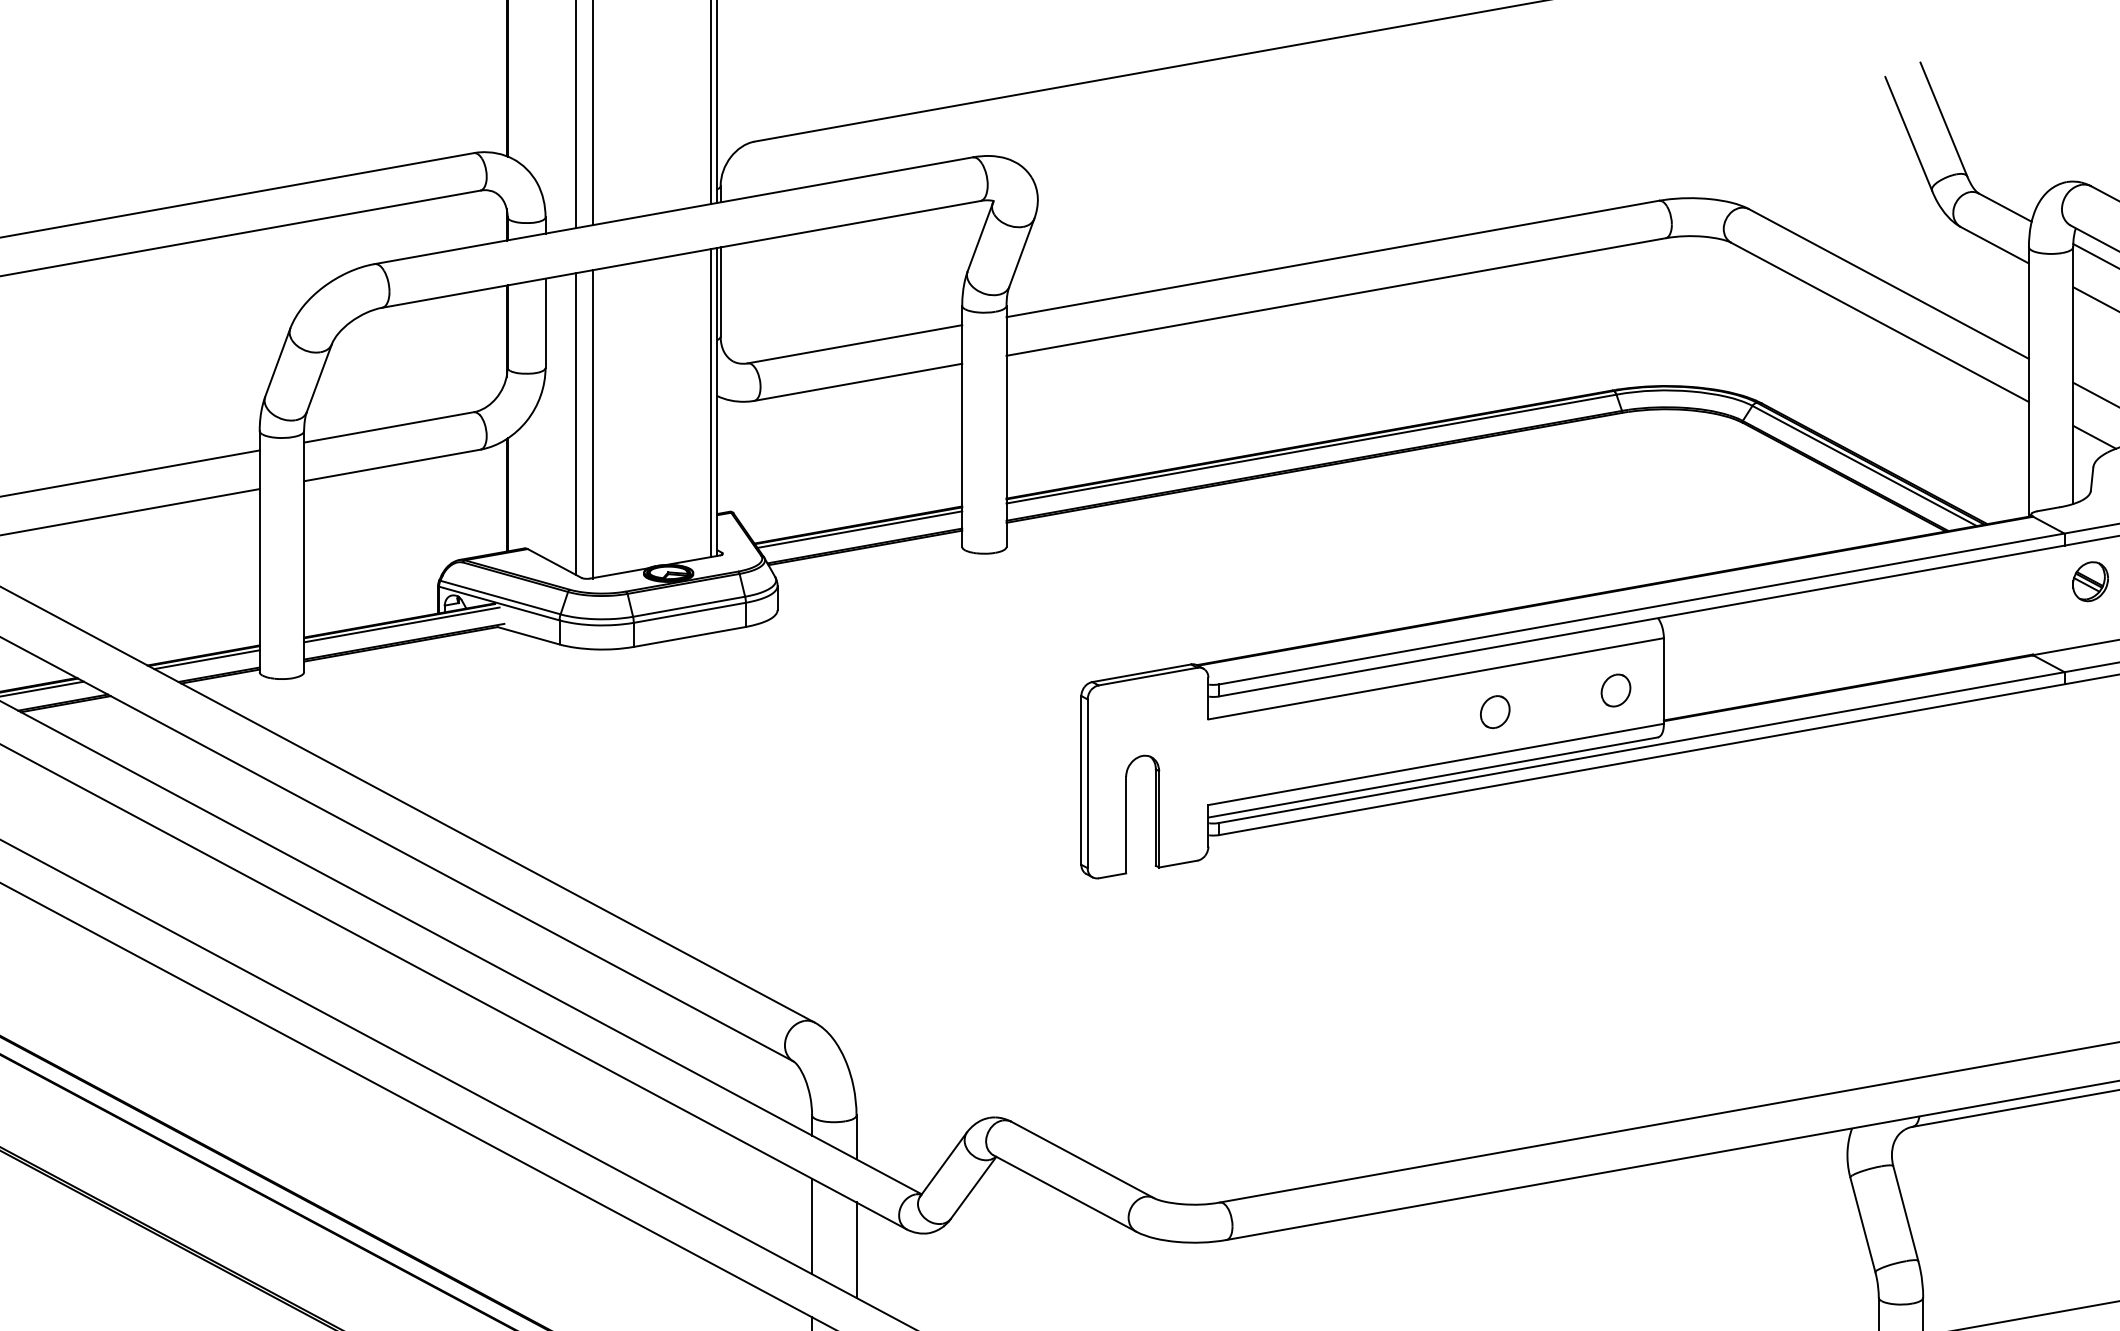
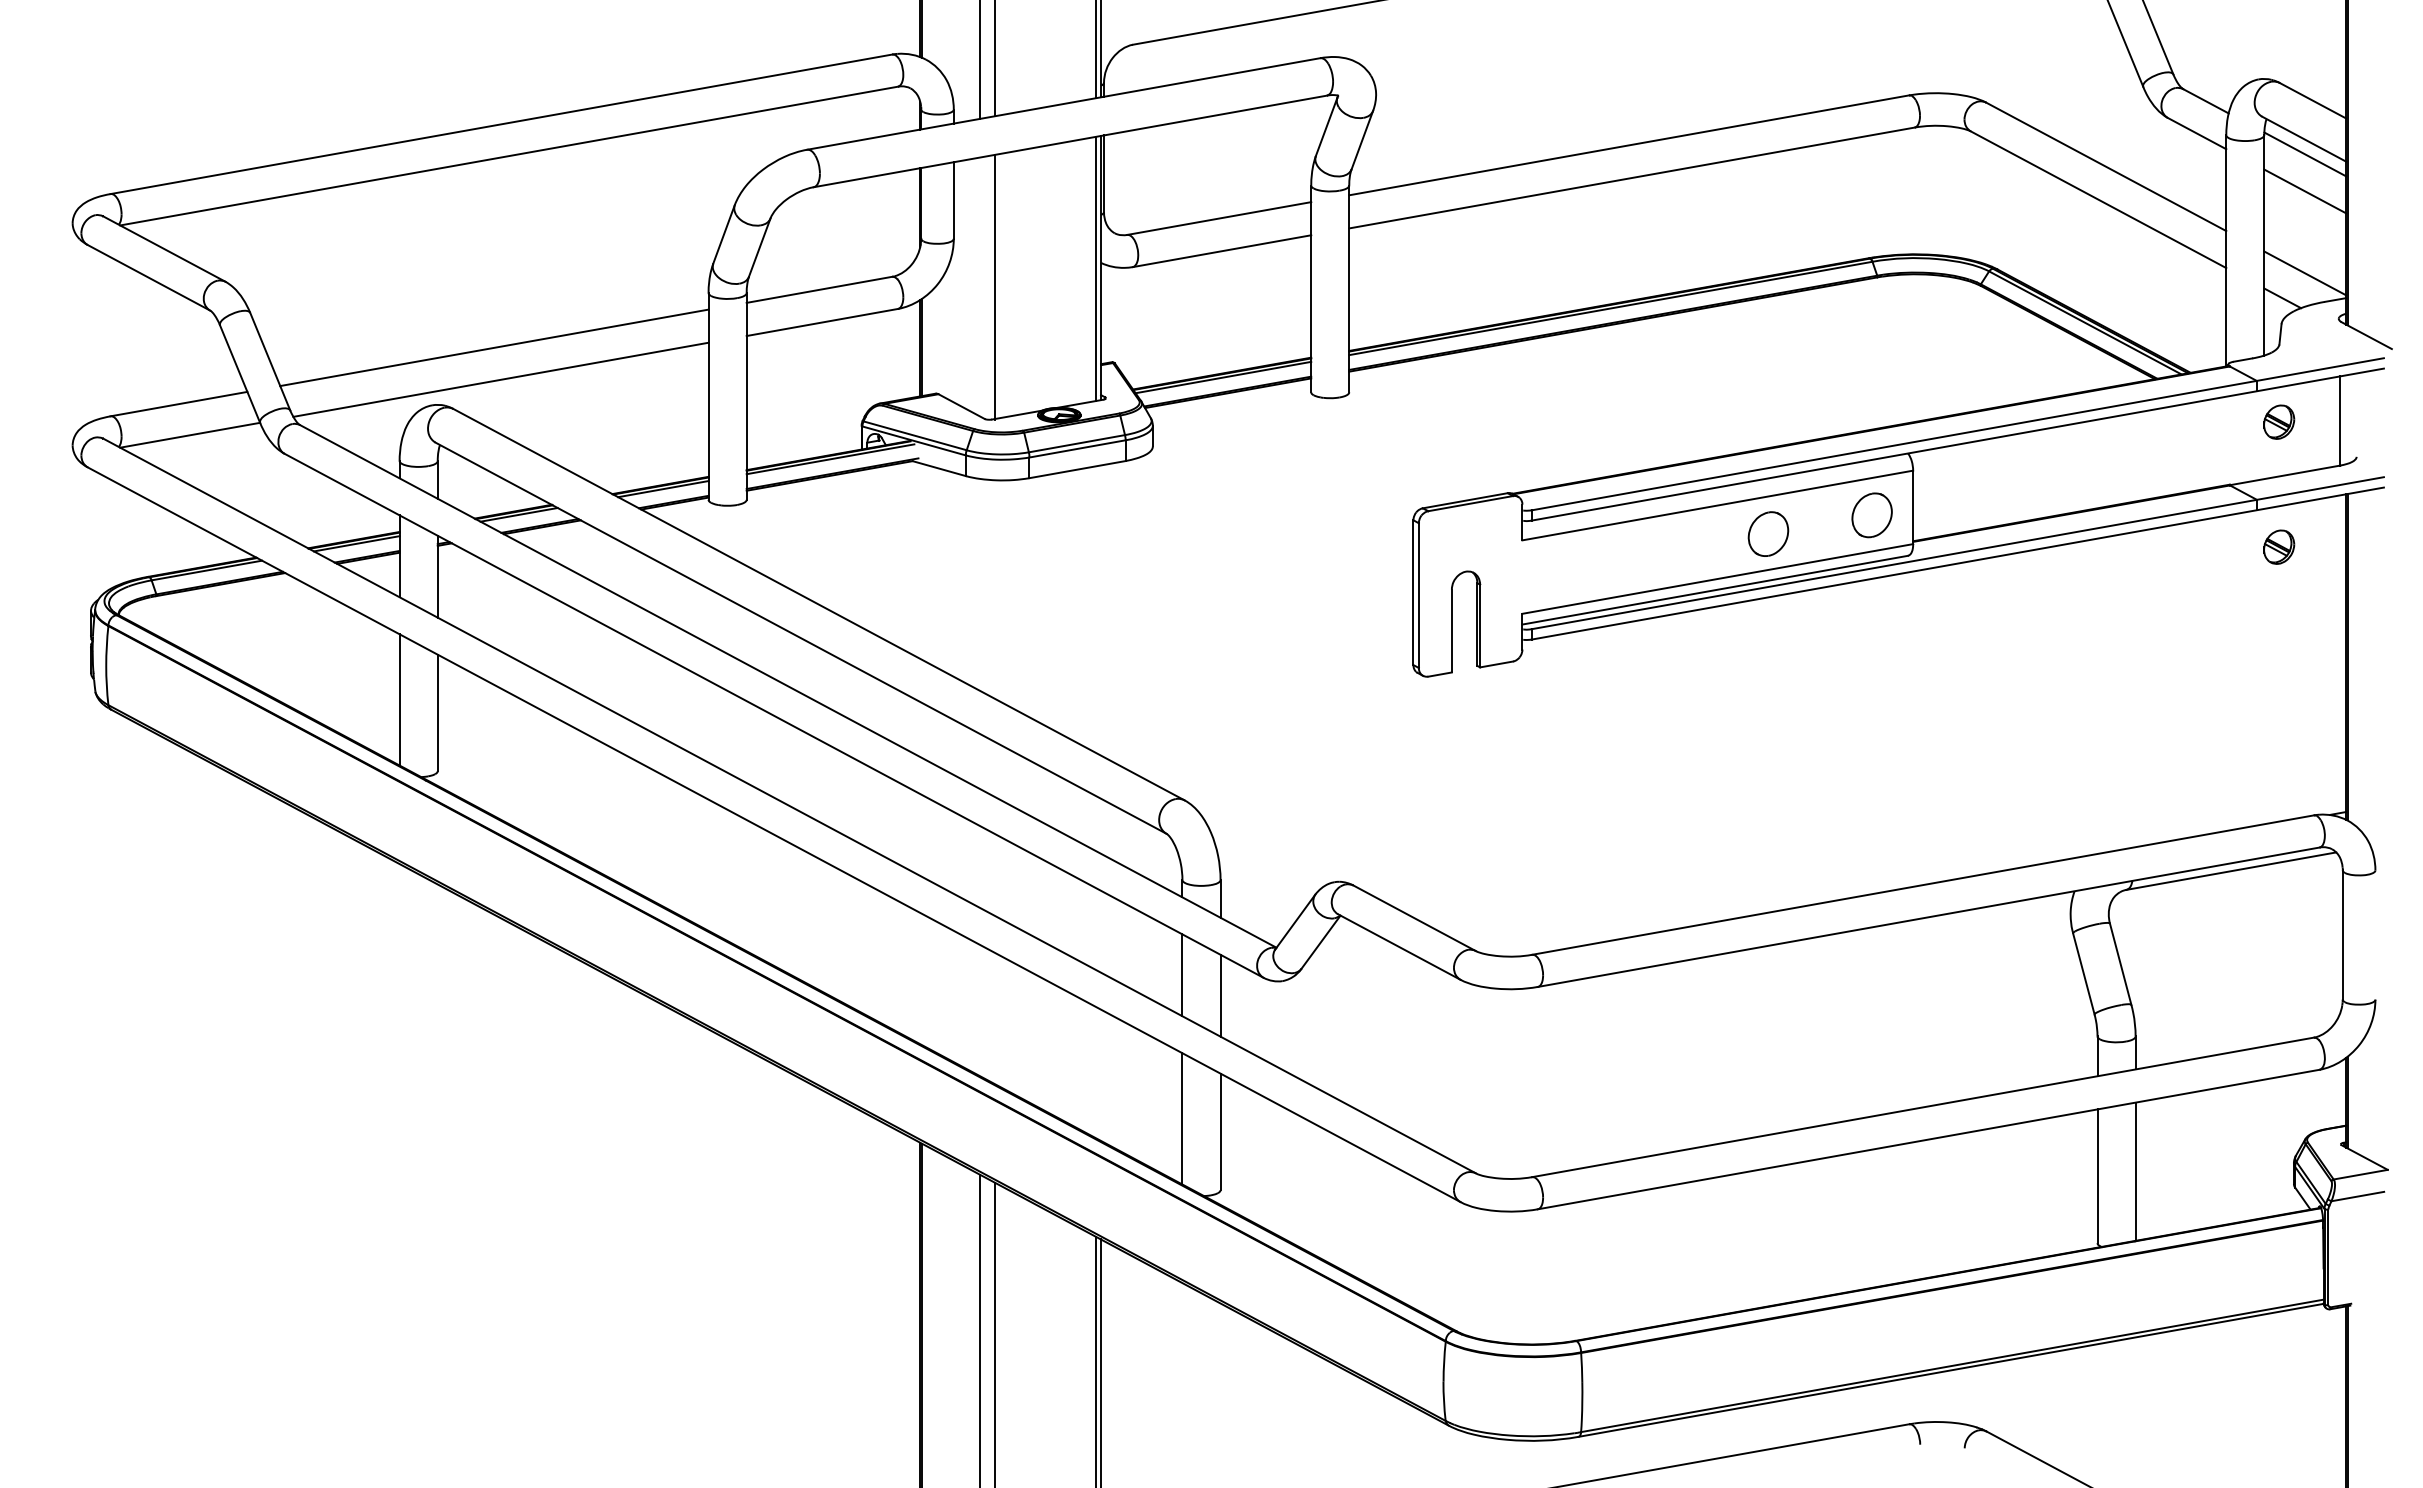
line: (575, 423) -> (979, 286), removed
part: (1615, 690) -> (1871, 515), size x1.6
part: (1495, 711) -> (1768, 533), size x1.6
part: (2090, 726) -> (2279, 546), added

